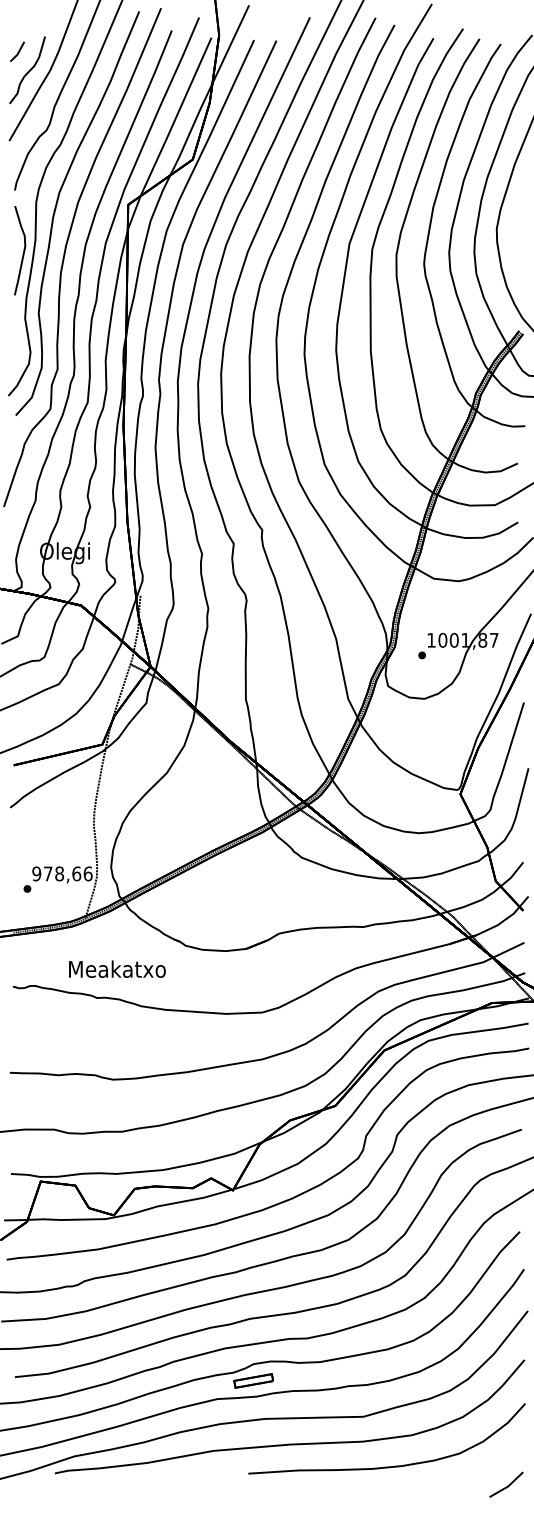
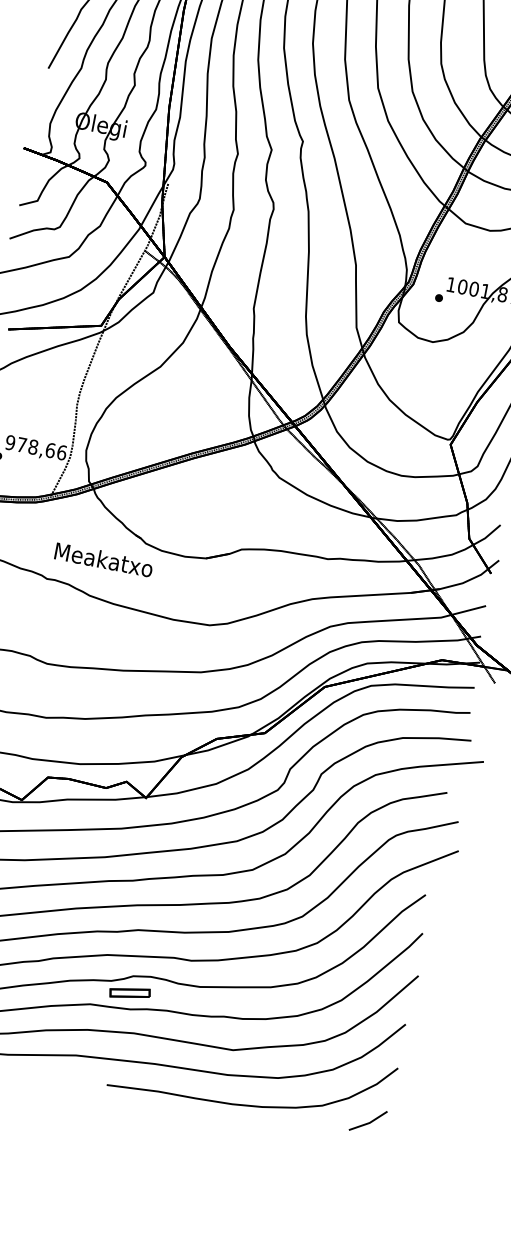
text: (117, 968) -> (104, 559), moved
part: (506, 1484) -> (368, 1120), moved

